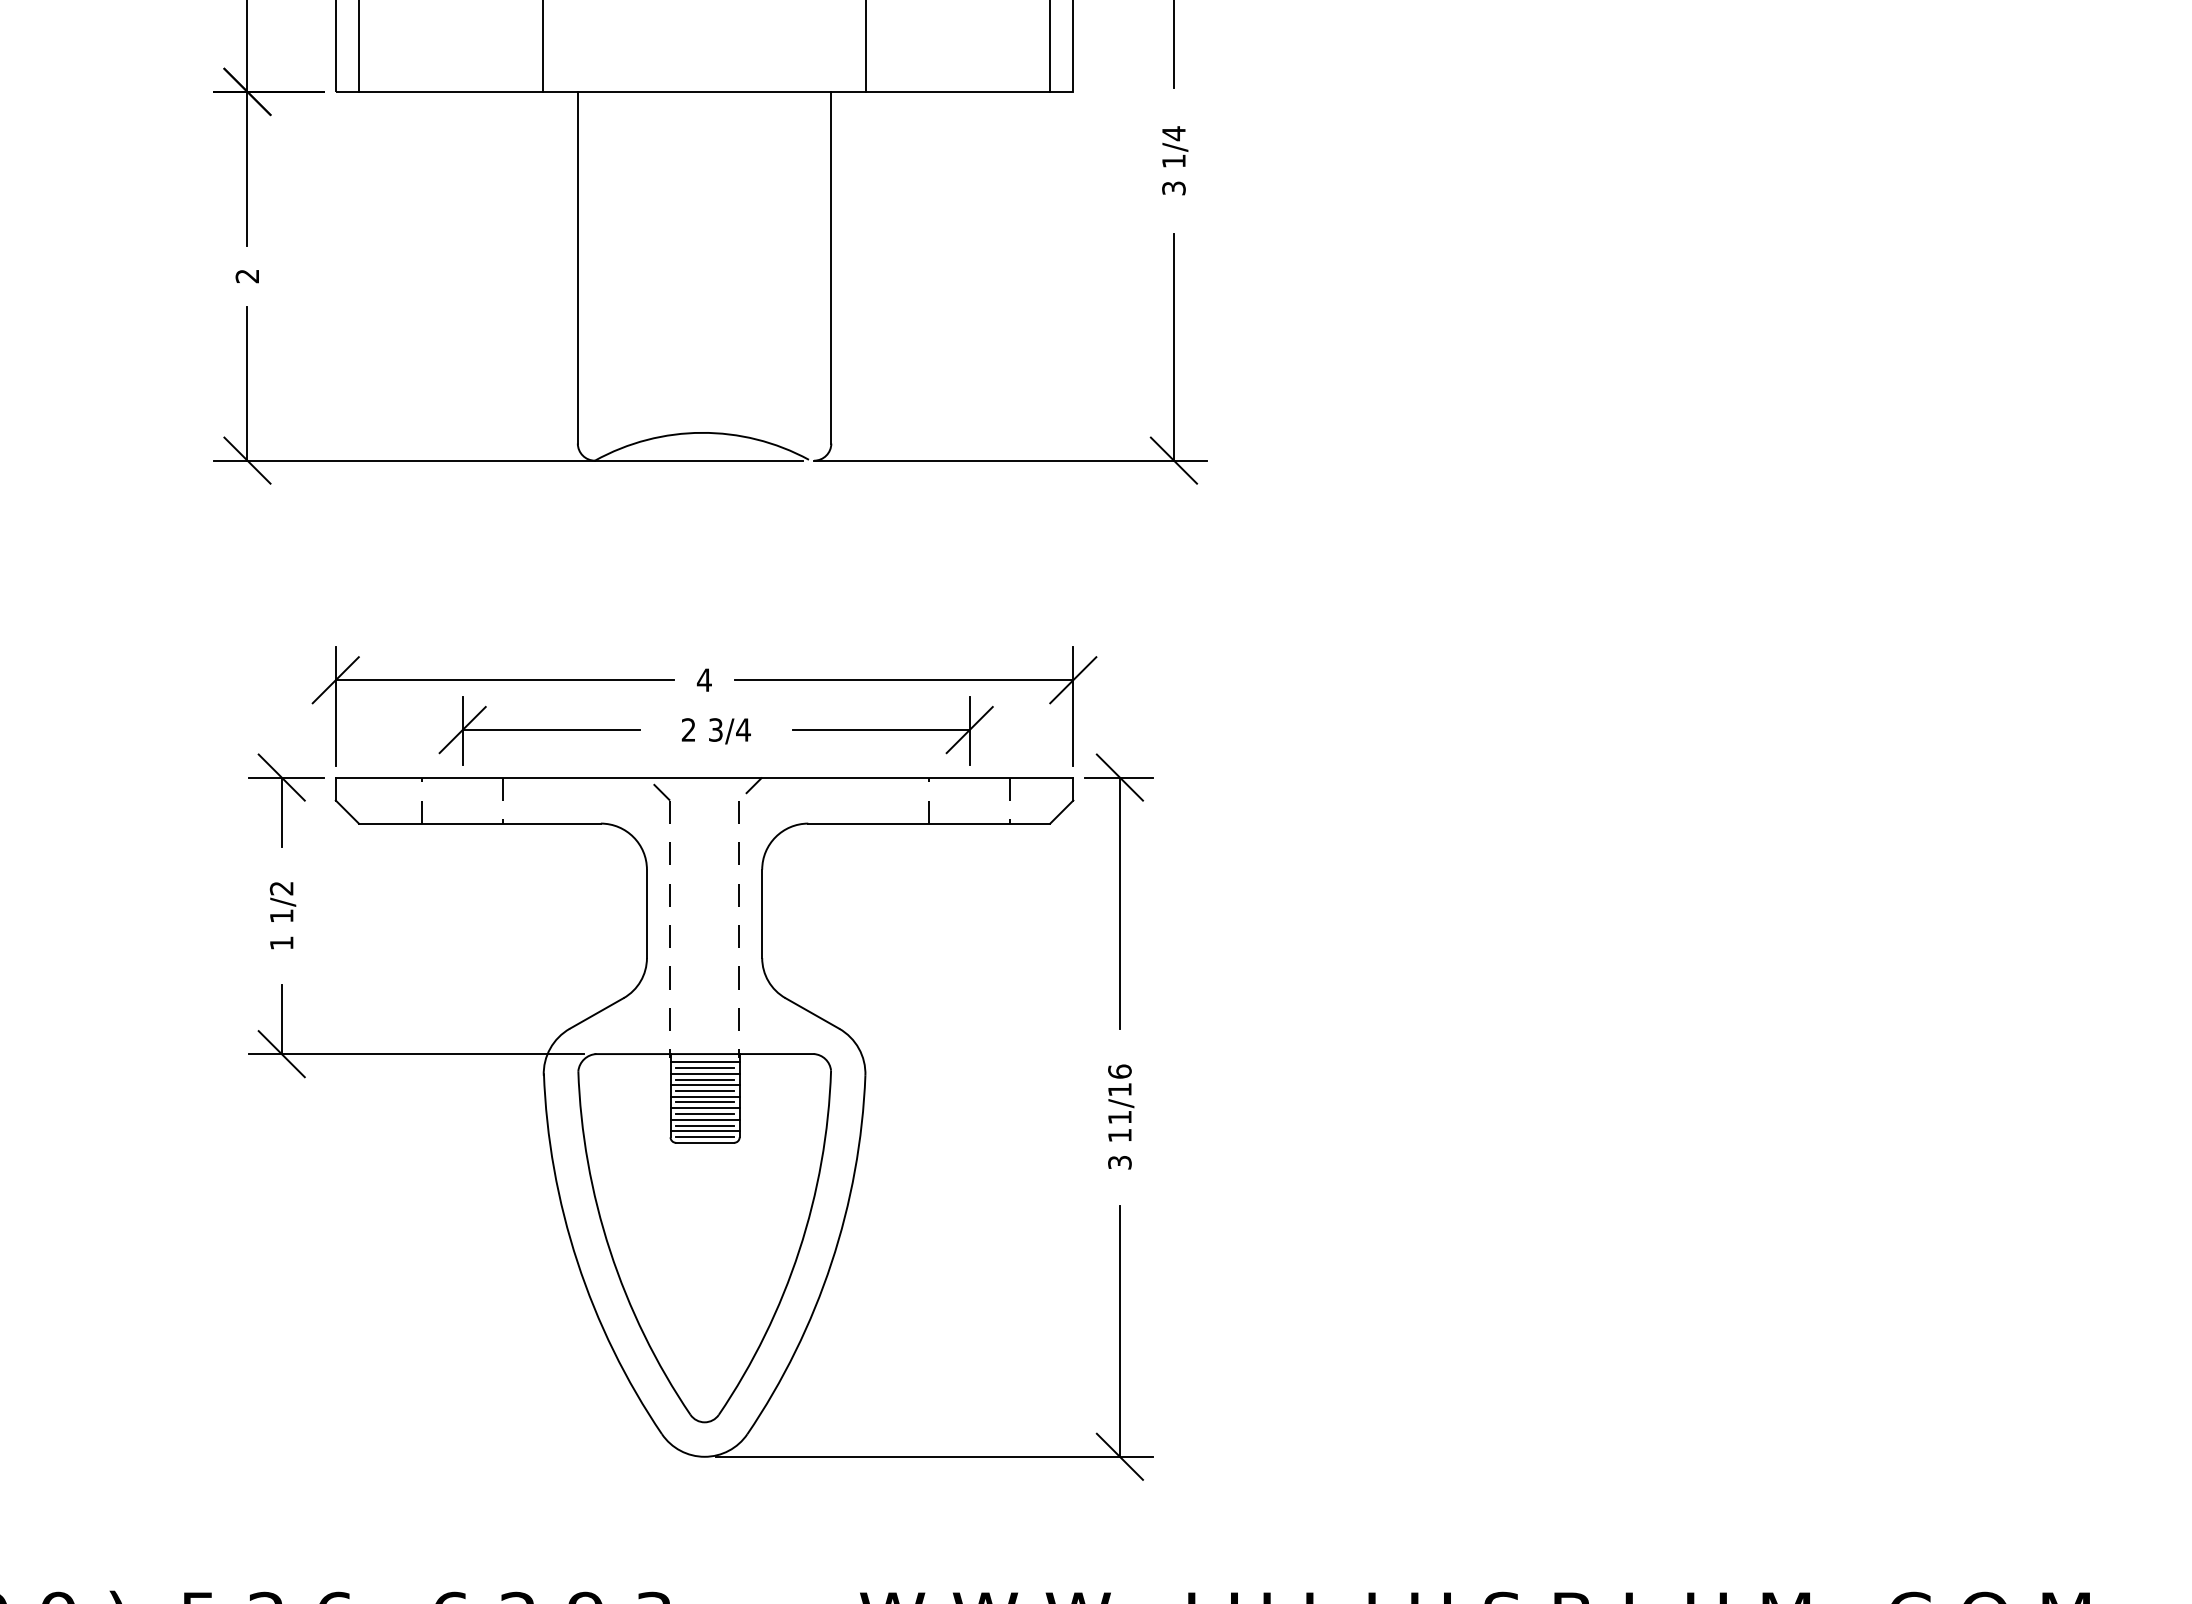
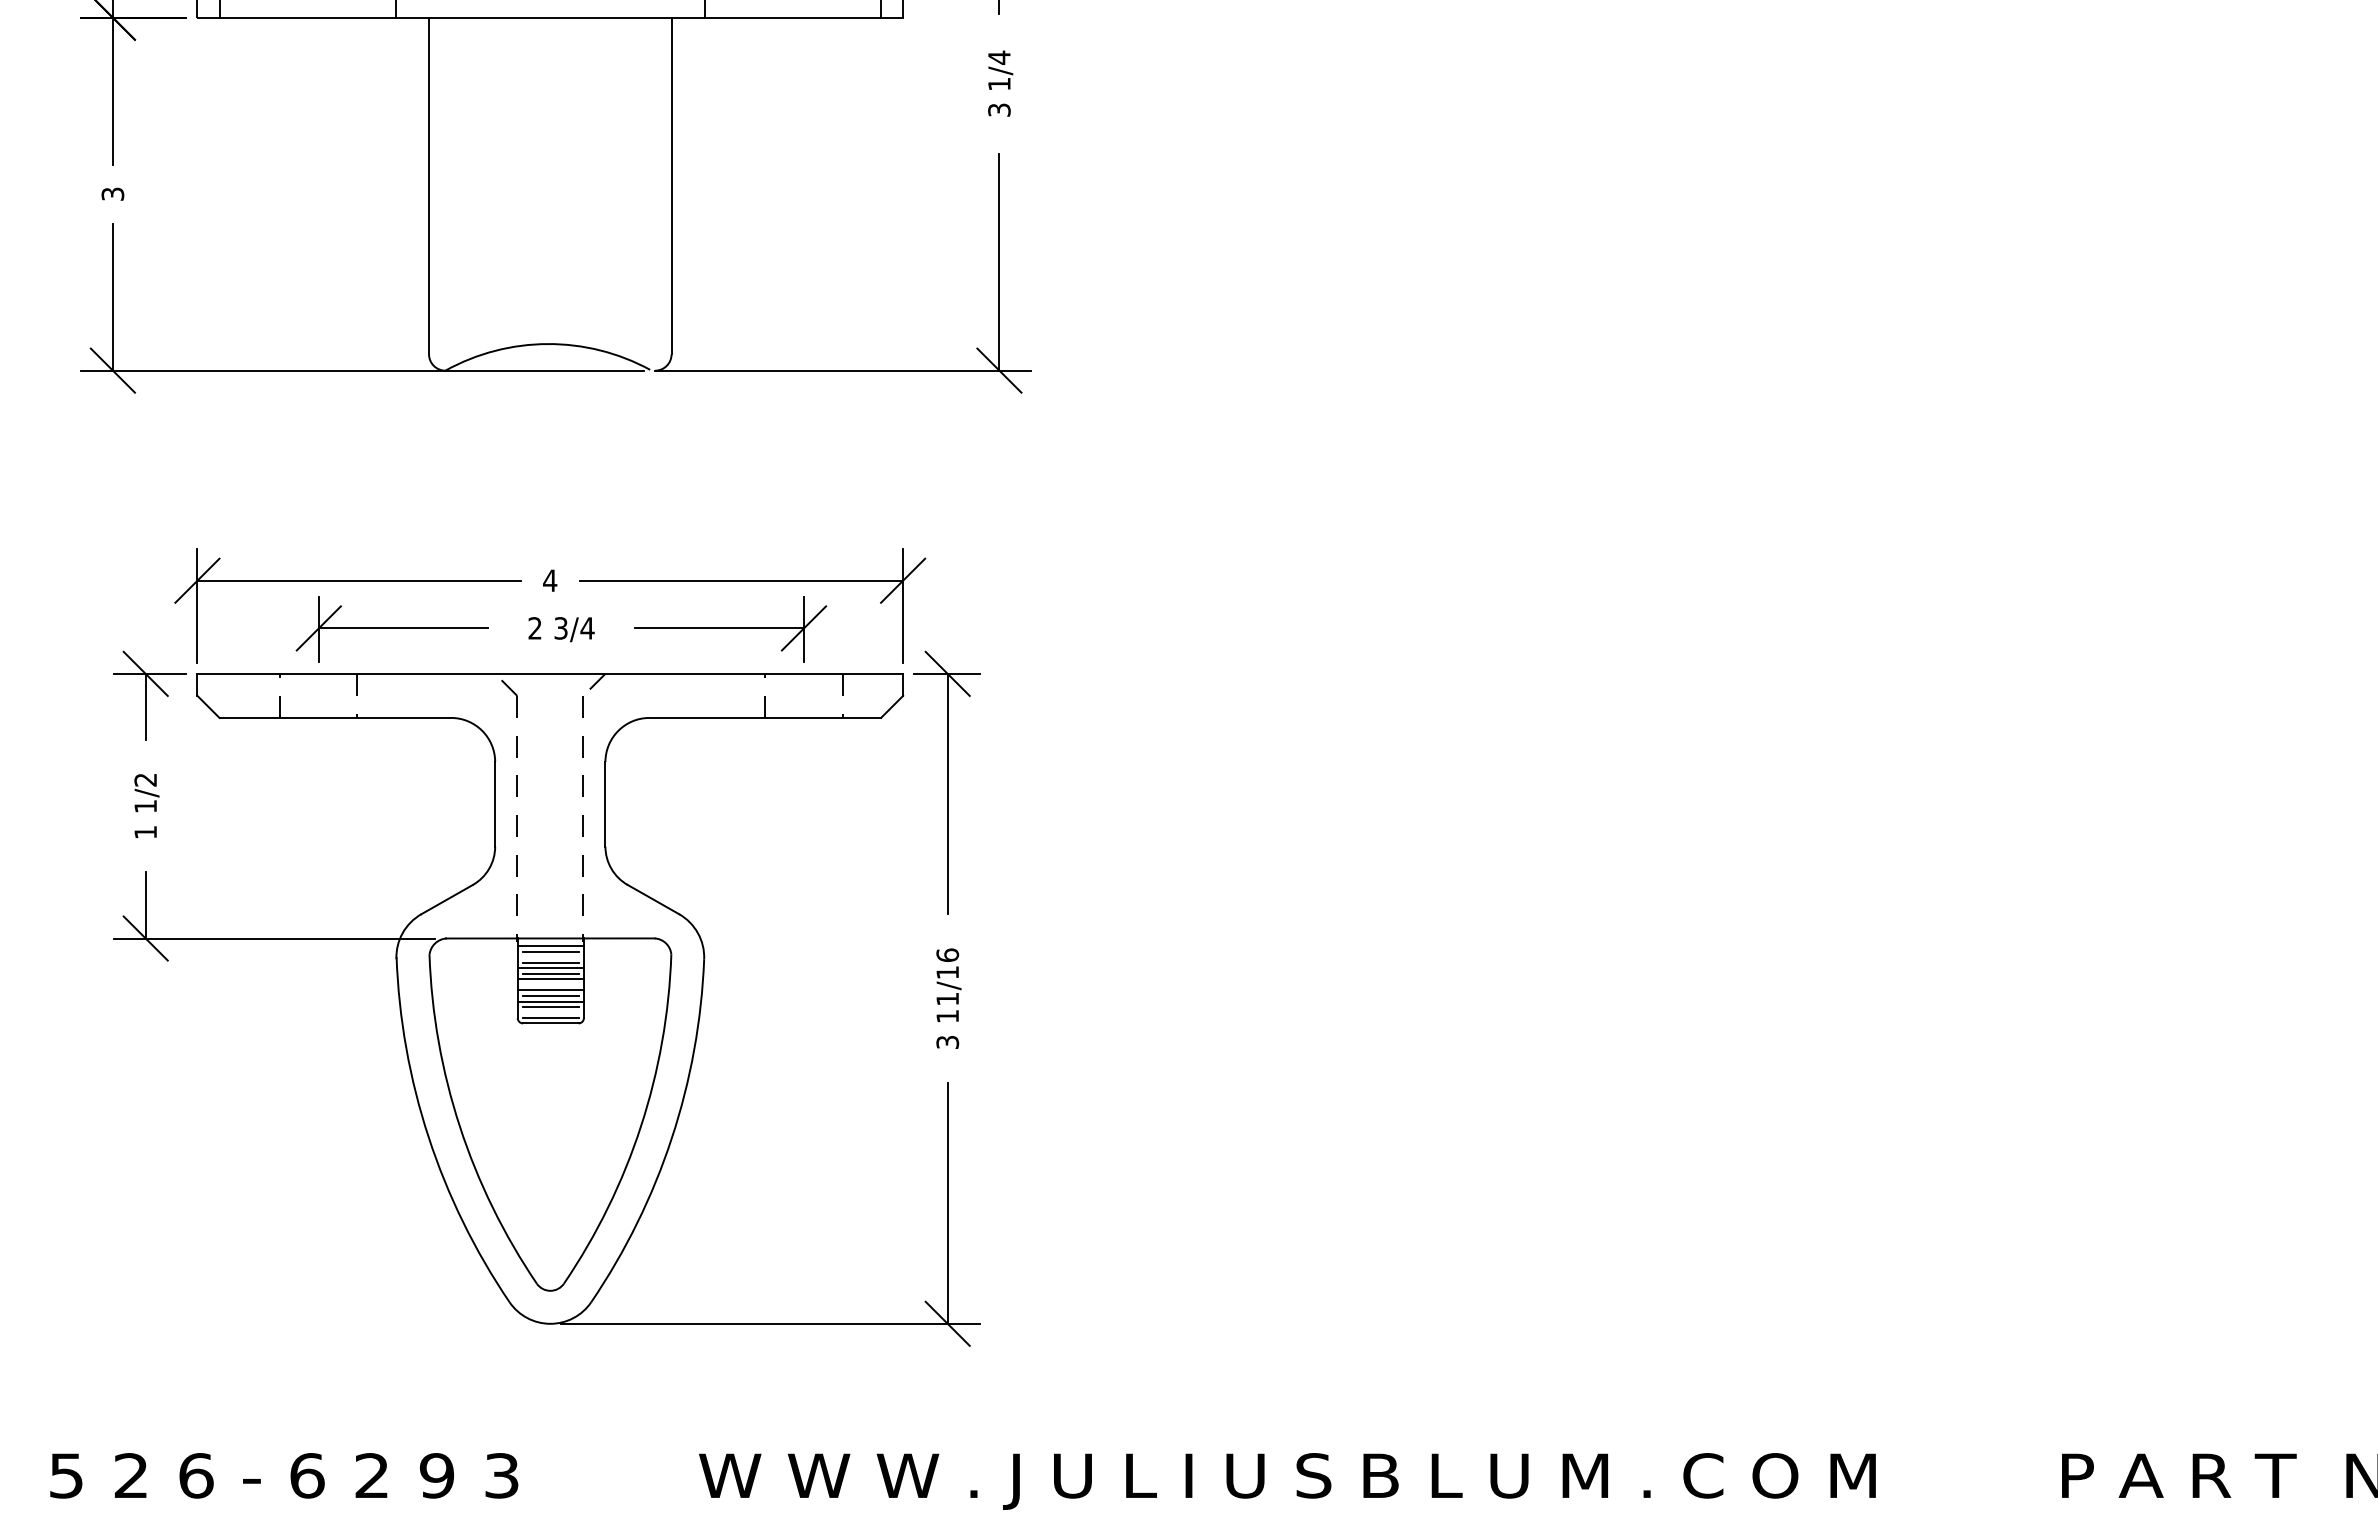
text: (248, 275) -> (113, 193), 2 -> 3
line: (704, 1073) -> (550, 957), removed
line: (704, 1102) -> (550, 984), removed
line: (704, 1131) -> (550, 1012), removed

